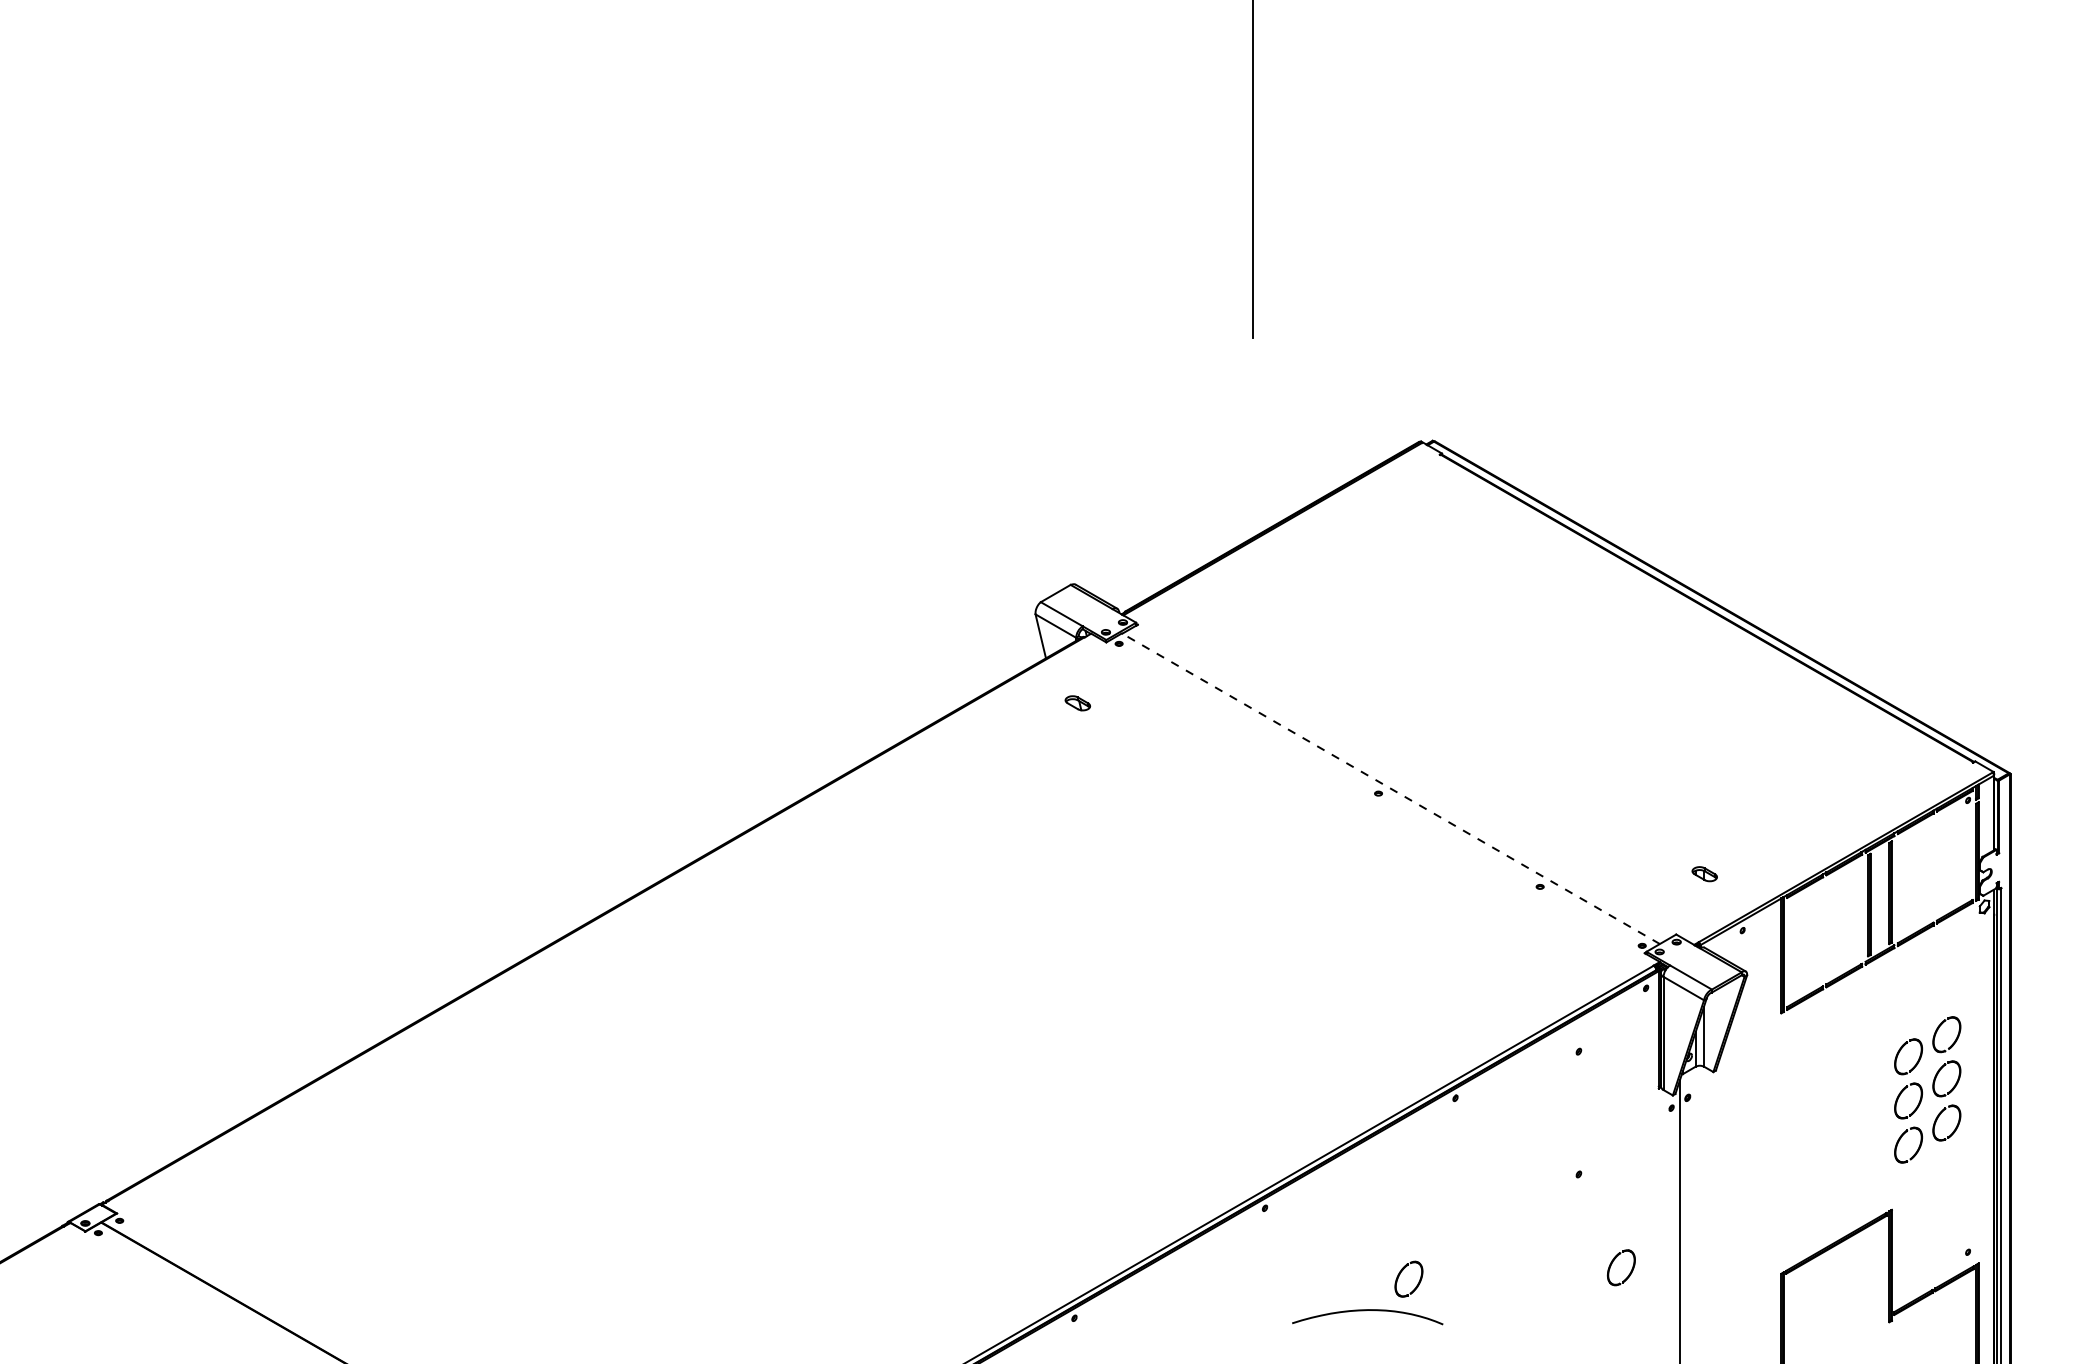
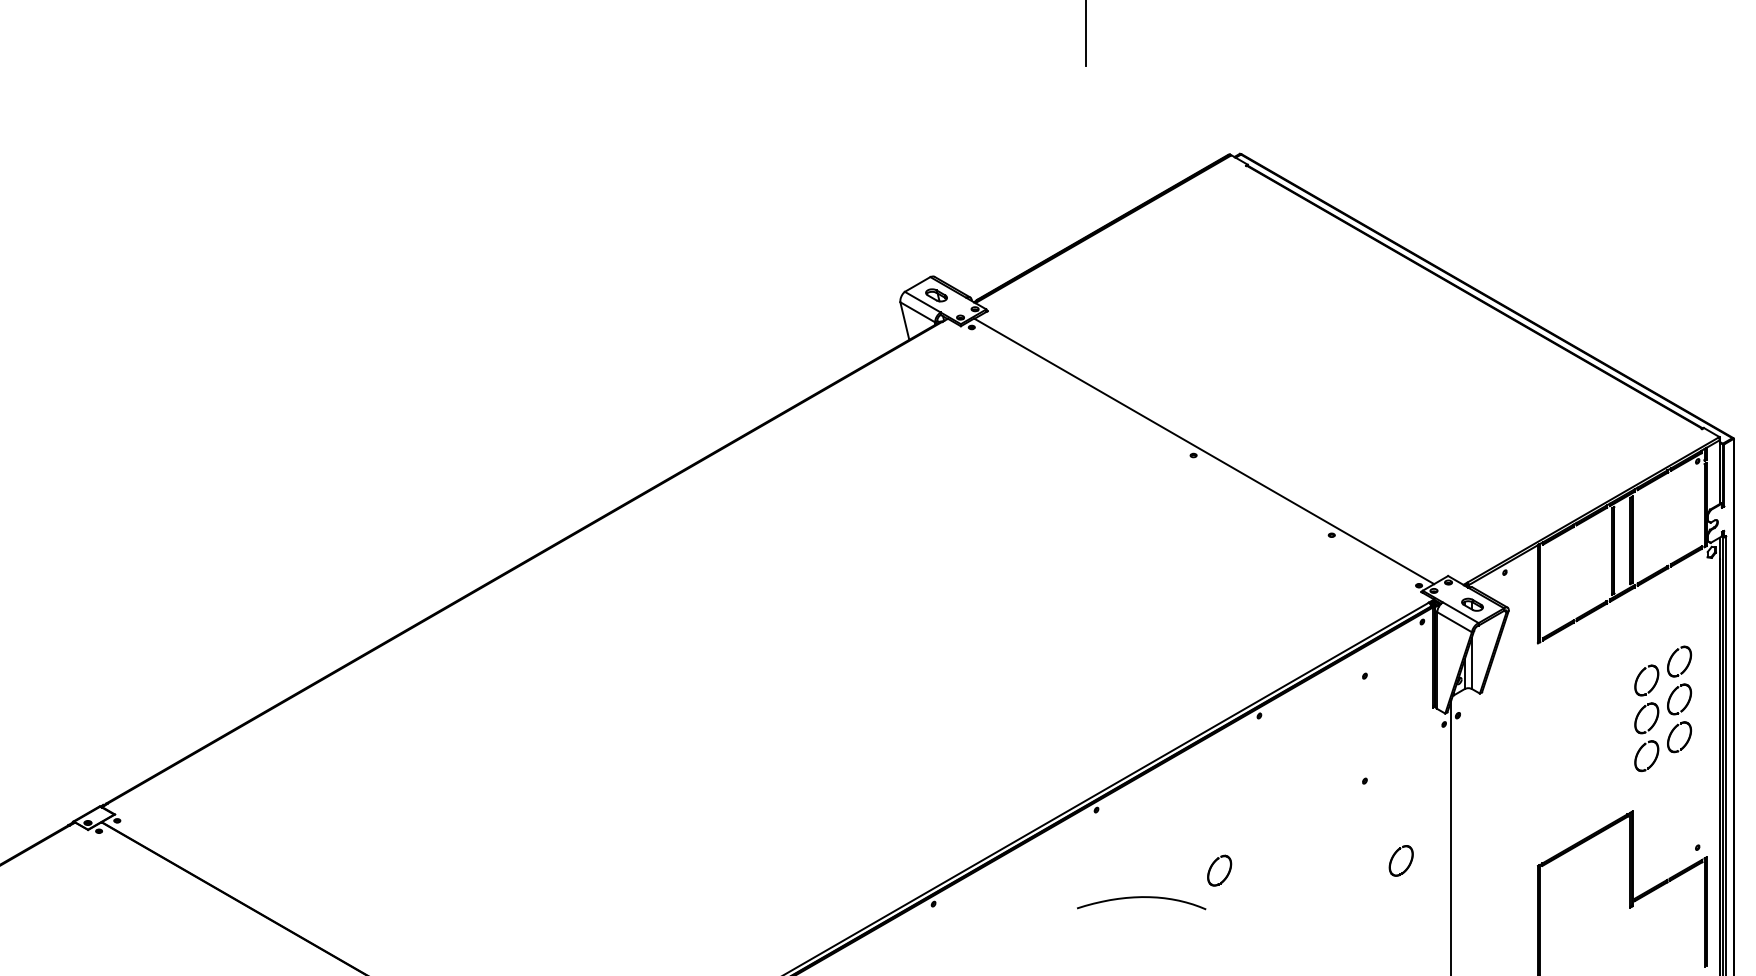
part: (1077, 703) -> (936, 295), moved
line: (1390, 788) -> (1203, 451), dashed -> solid
part: (1704, 874) -> (1472, 605), moved
curve: (1365, 1311) -> (1139, 898), moved

